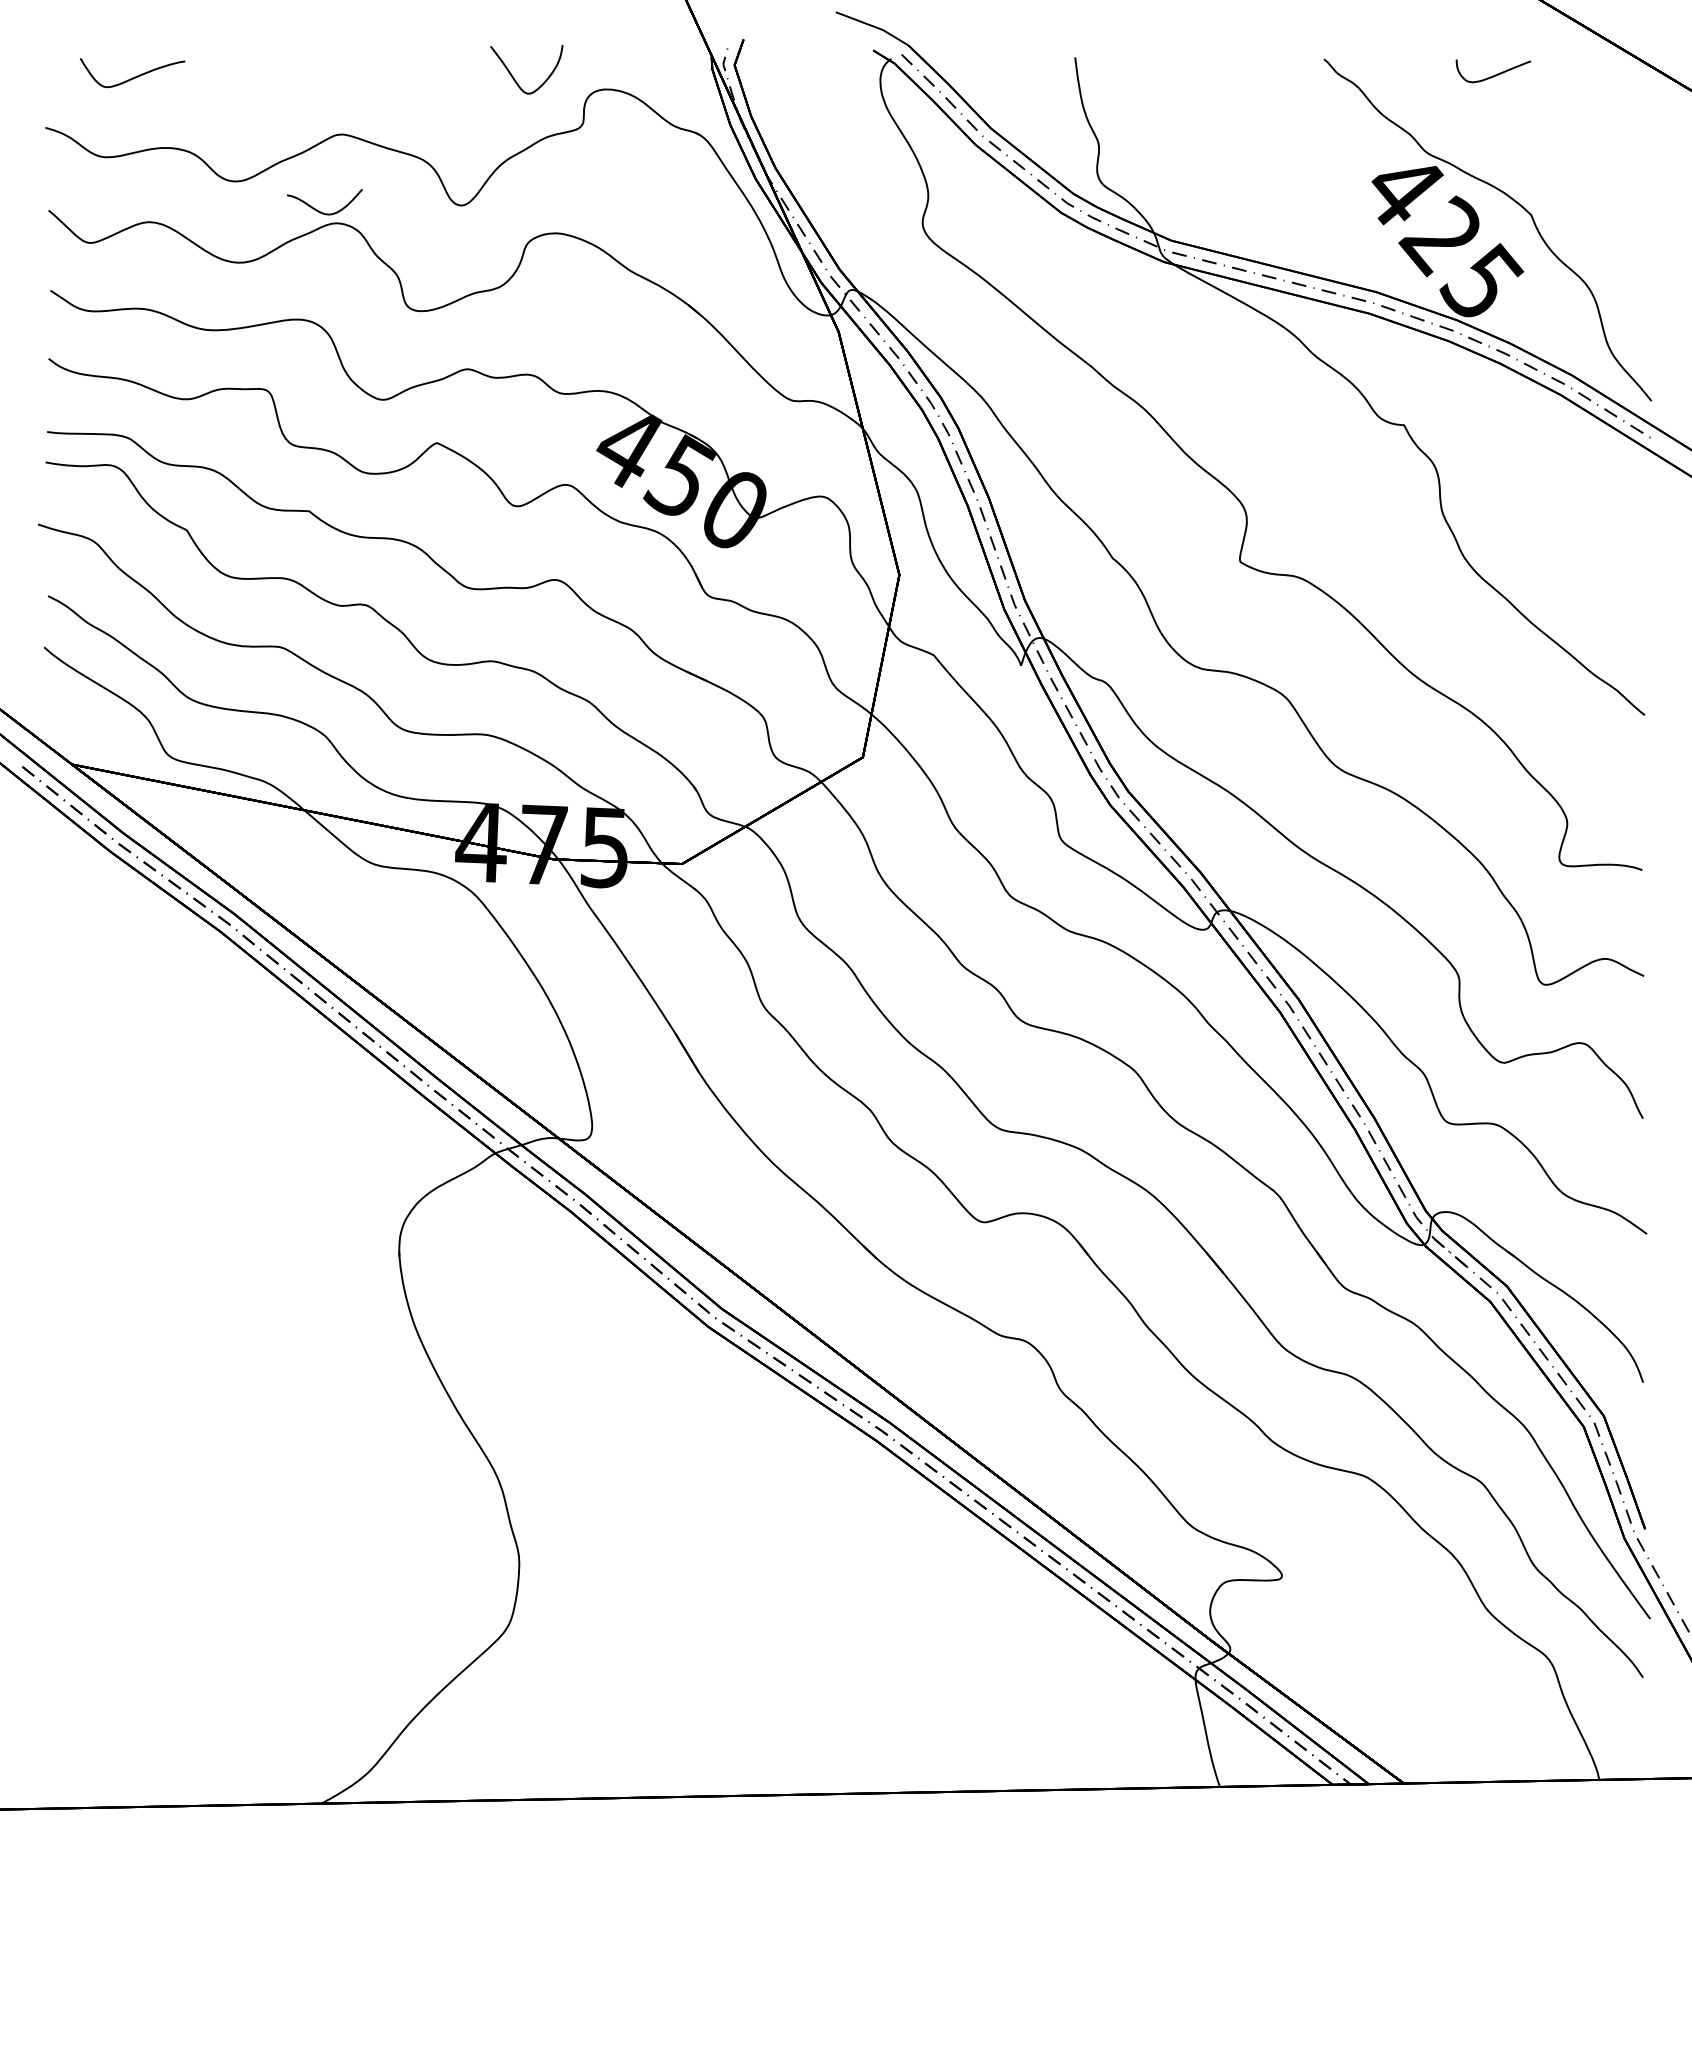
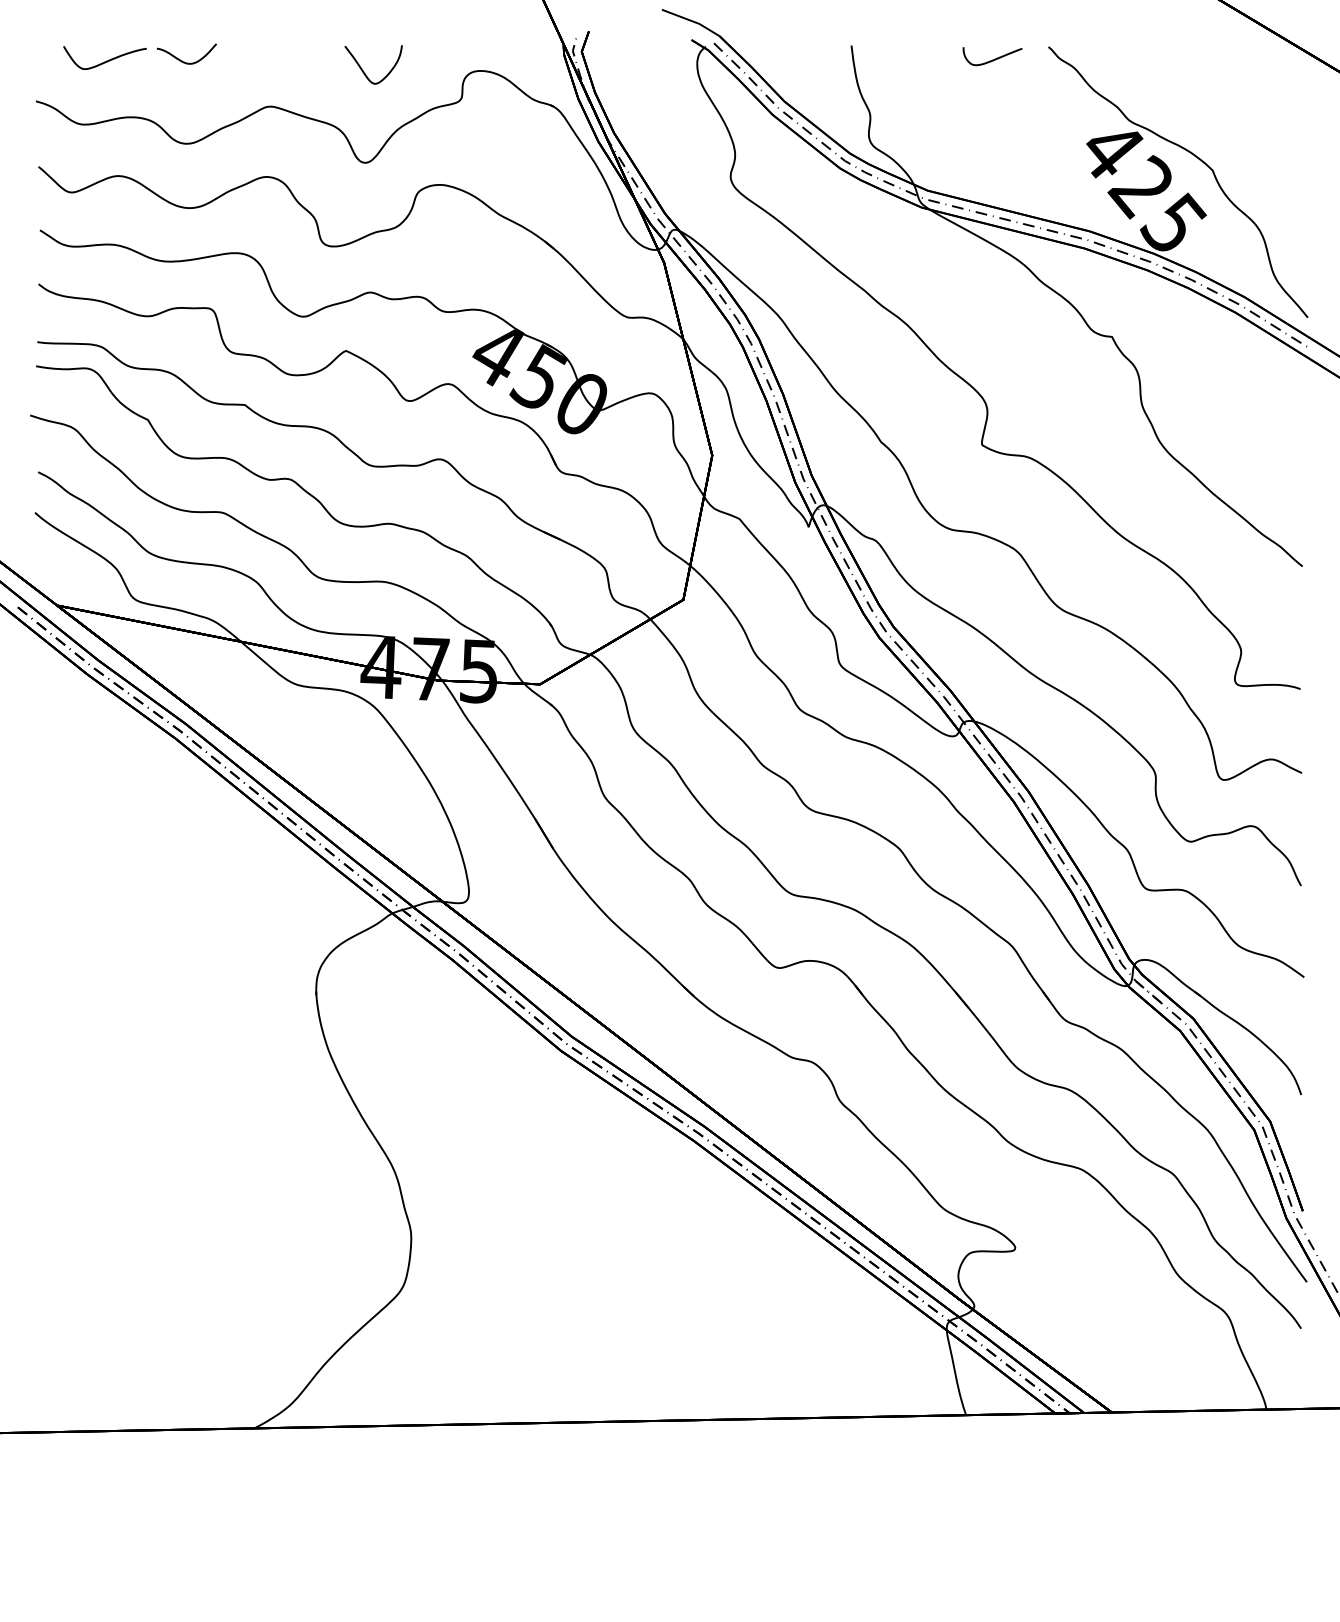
curve: (1492, 75) -> (991, 59), moved
curve: (513, 76) -> (363, 70), moved
curve: (321, 211) -> (184, 61), moved

